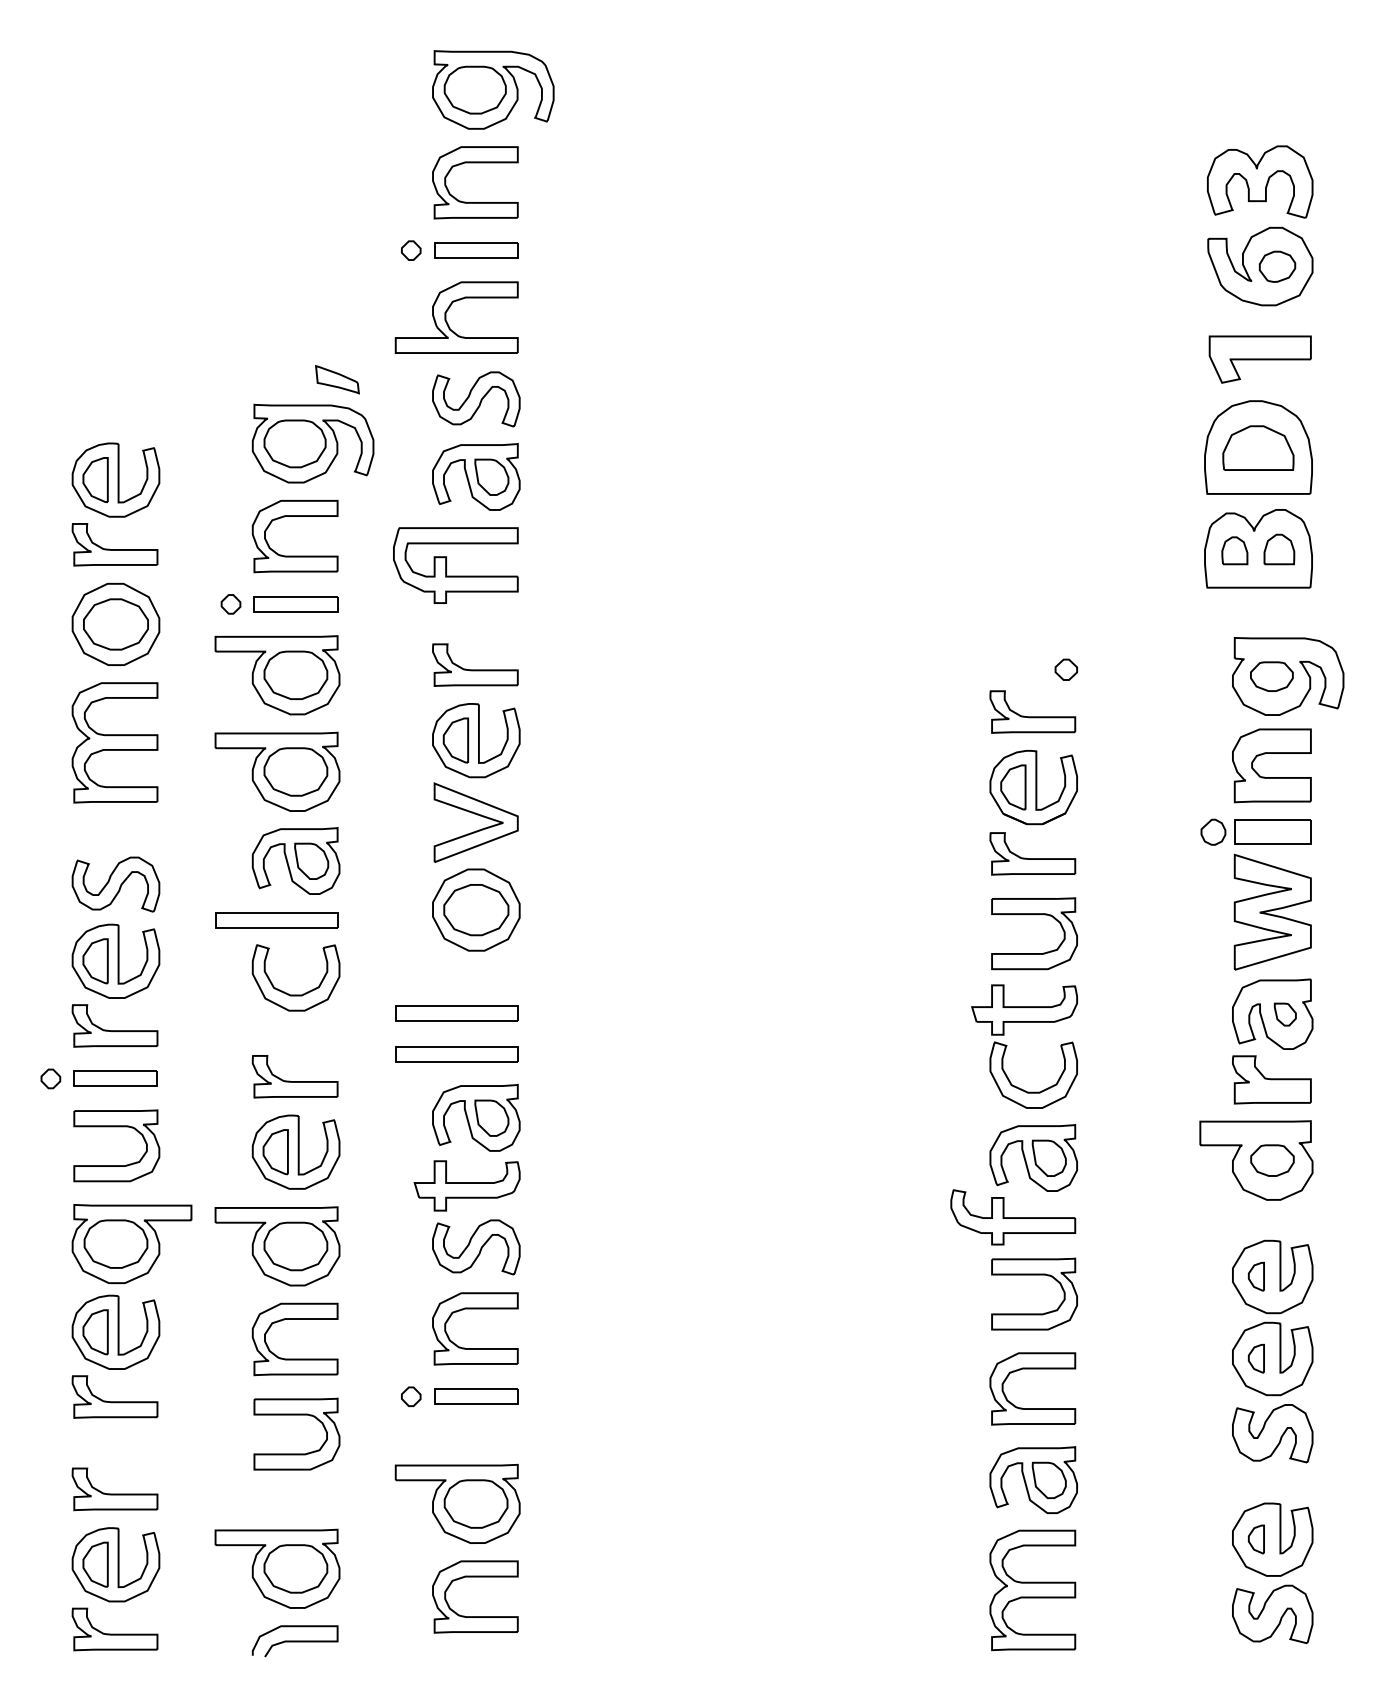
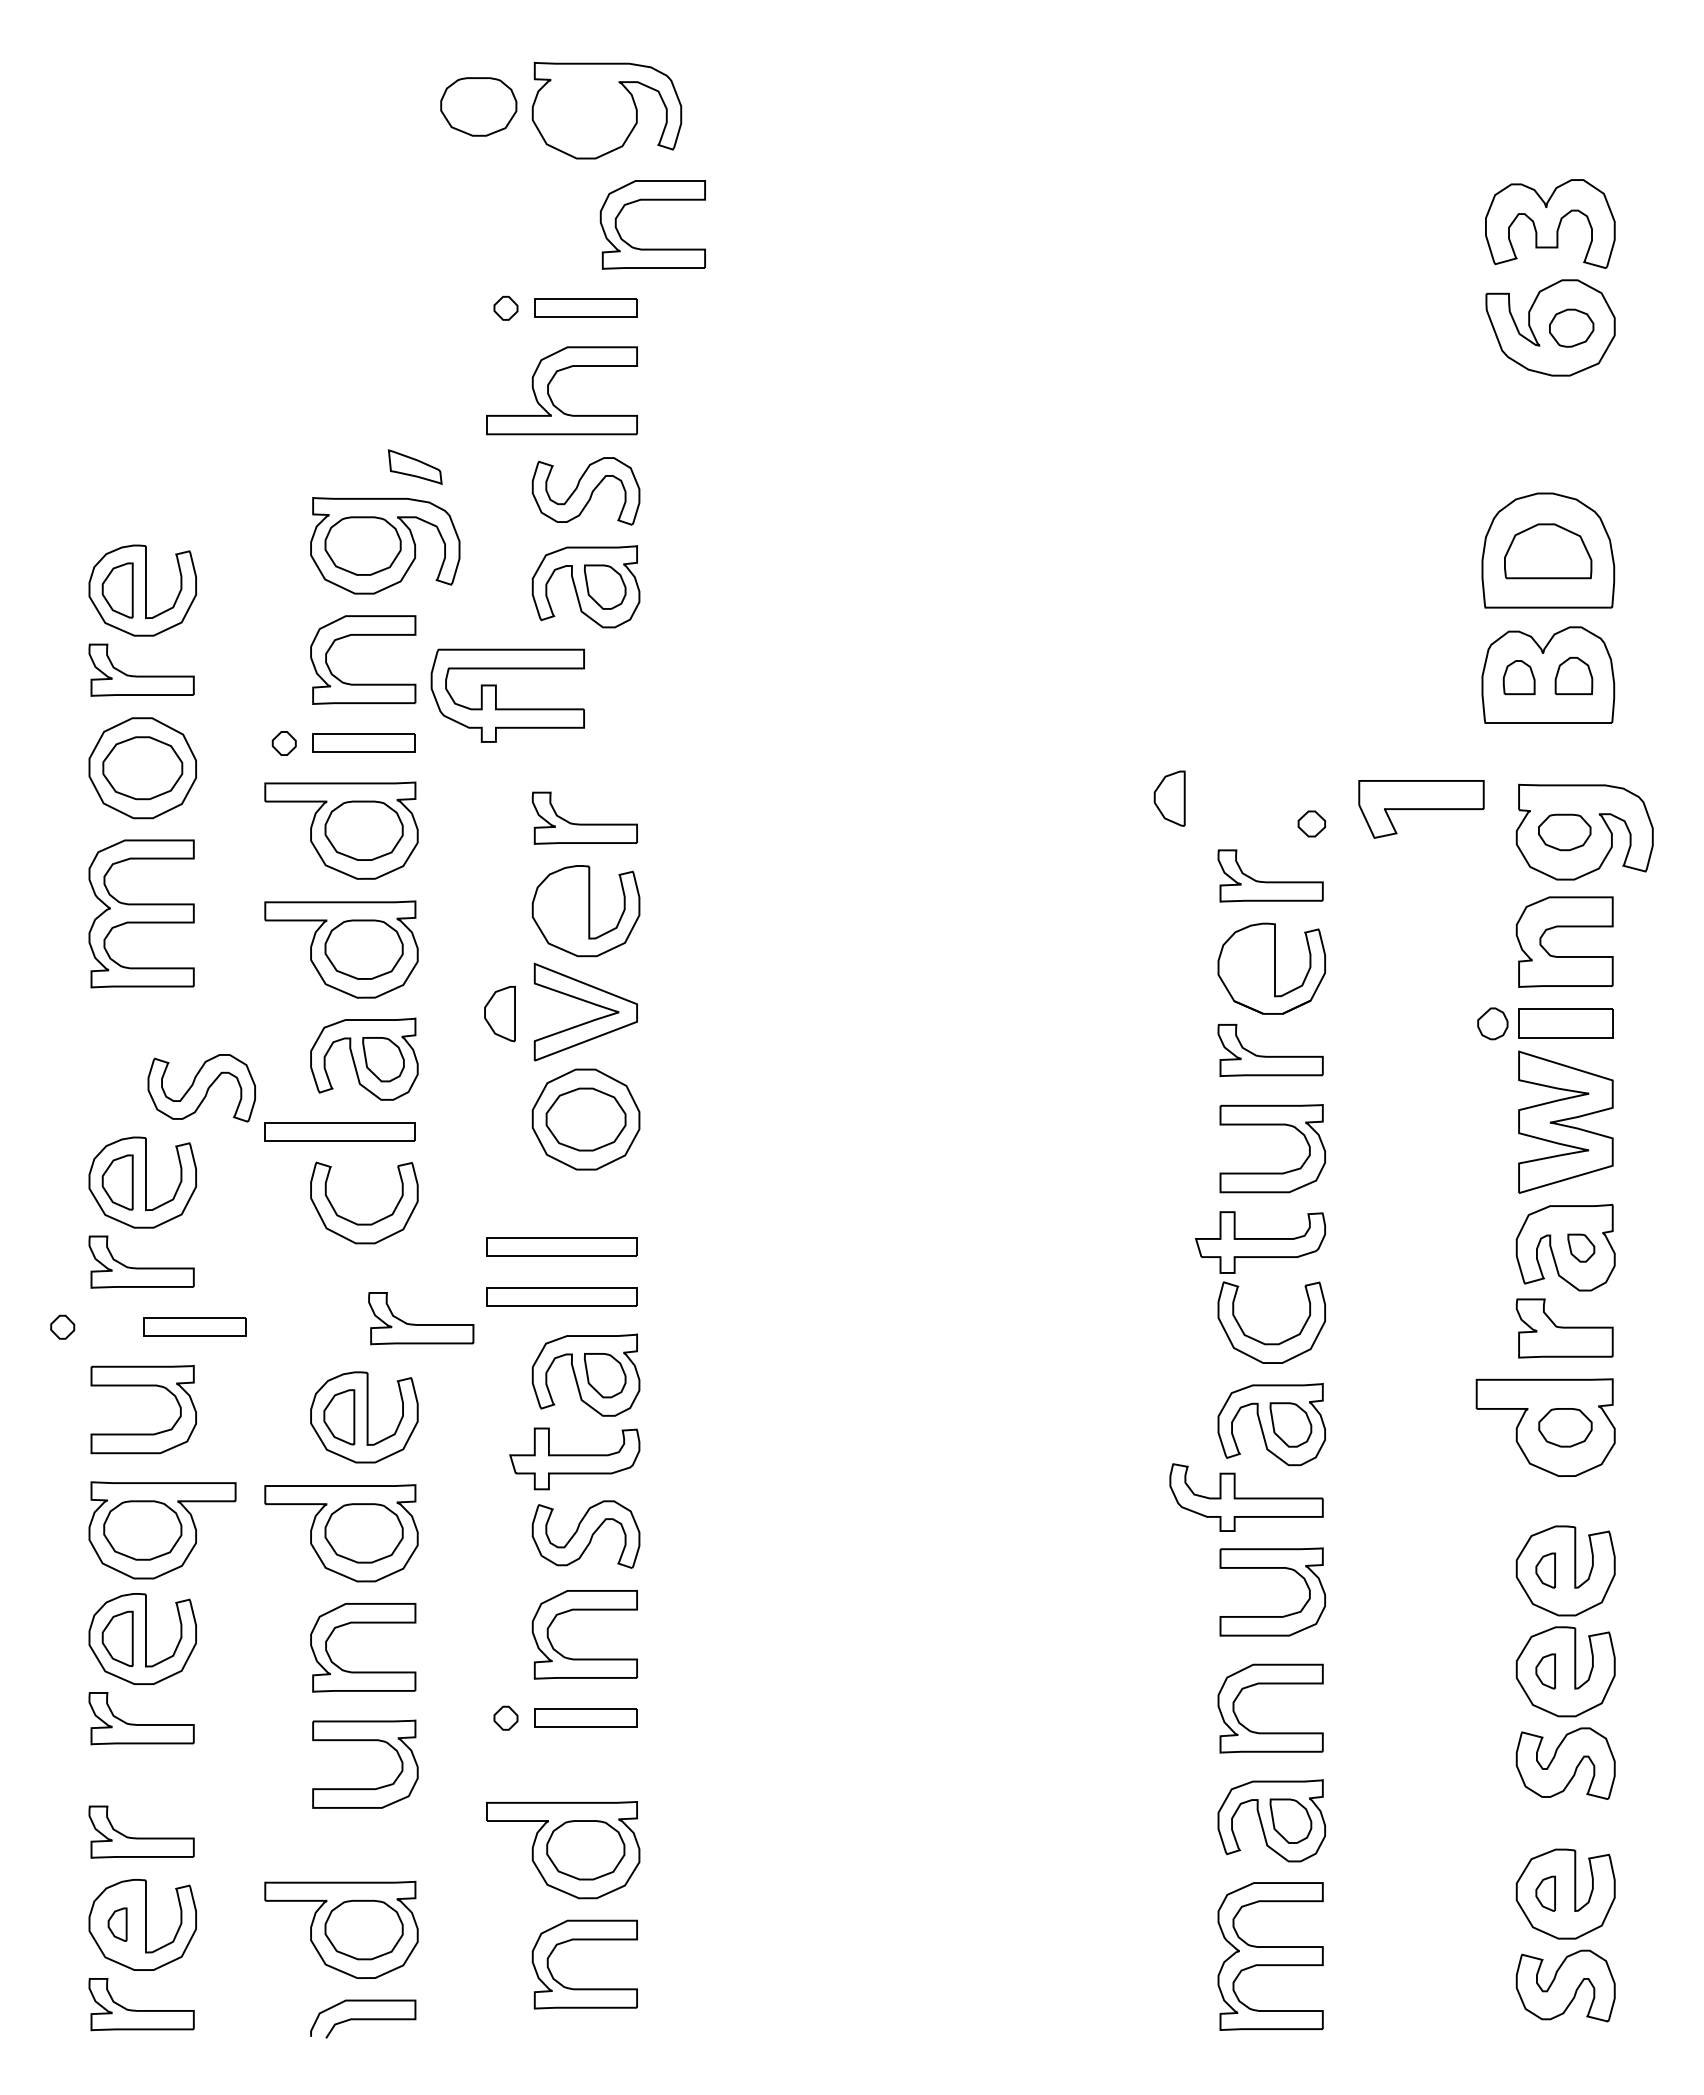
part: (475, 89) -> (478, 106), moved
part: (475, 162) -> (652, 200), moved
part: (1260, 359) -> (1421, 809), moved
part: (446, 565) -> (496, 695), moved
part: (455, 740) -> (499, 1014), moved
part: (1013, 787) -> (1169, 798), moved
part: (115, 884) -> (201, 1088), moved
part: (295, 1076) -> (421, 1318), moved
part: (115, 1078) -> (194, 1326), moved
part: (95, 1564) -> (117, 1924), size x0.6

